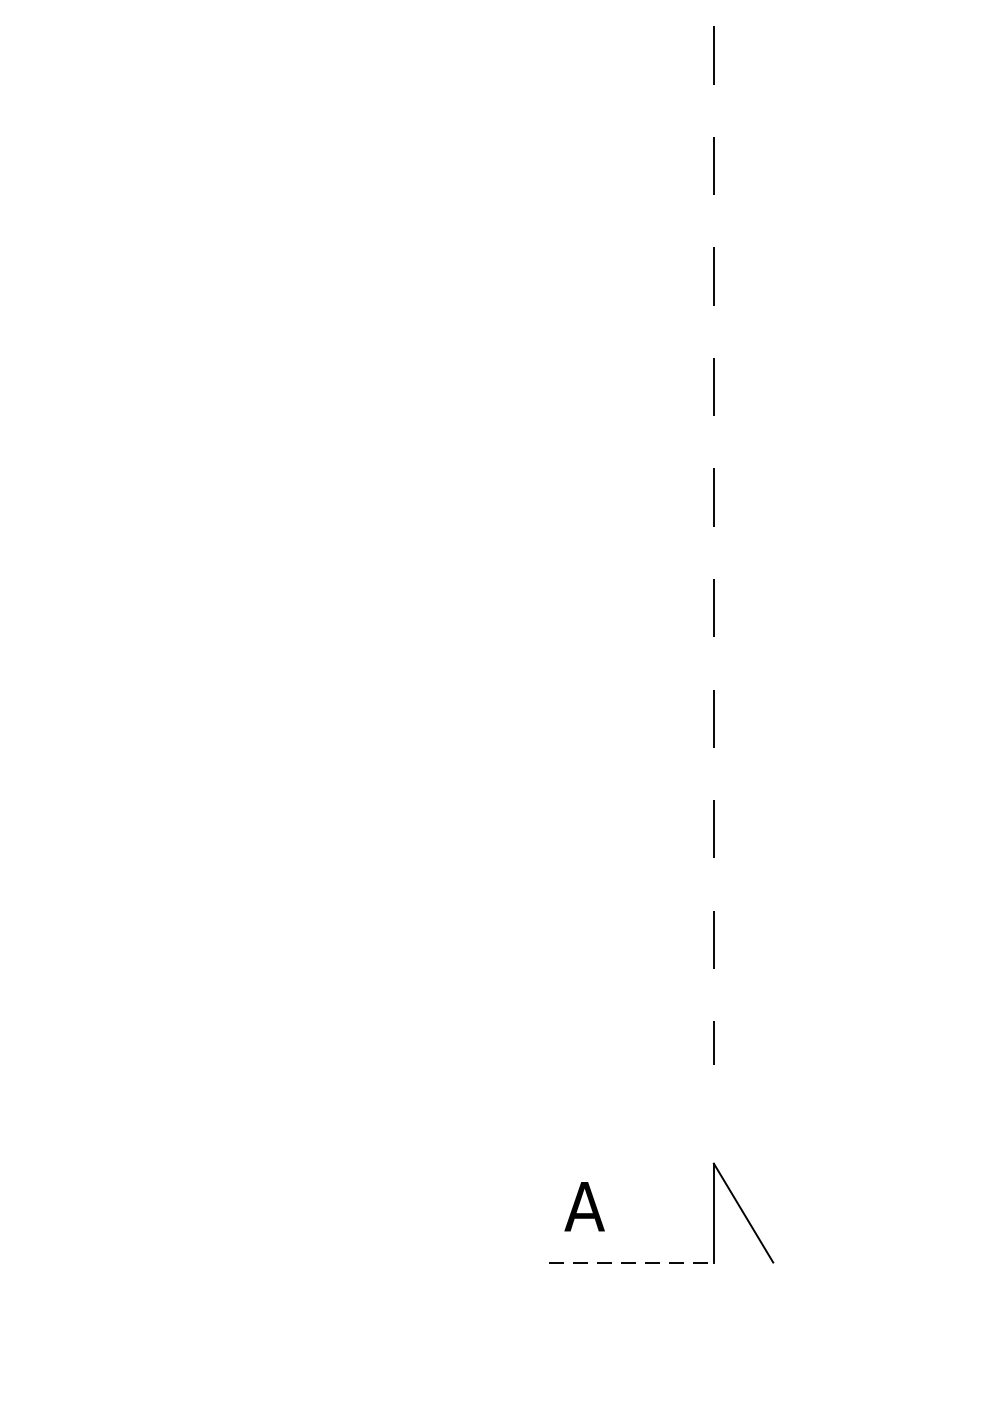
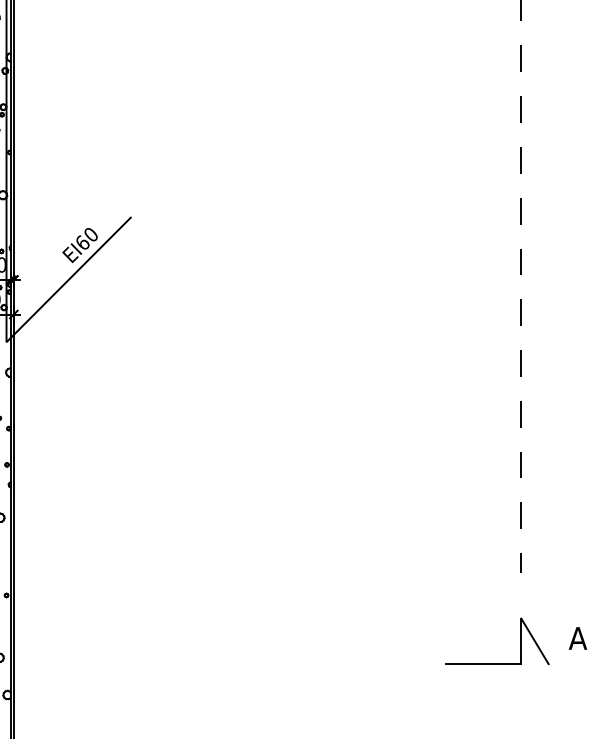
text: (583, 1206) -> (577, 638), moved
line: (631, 1263) -> (483, 664), dashed -> solid

